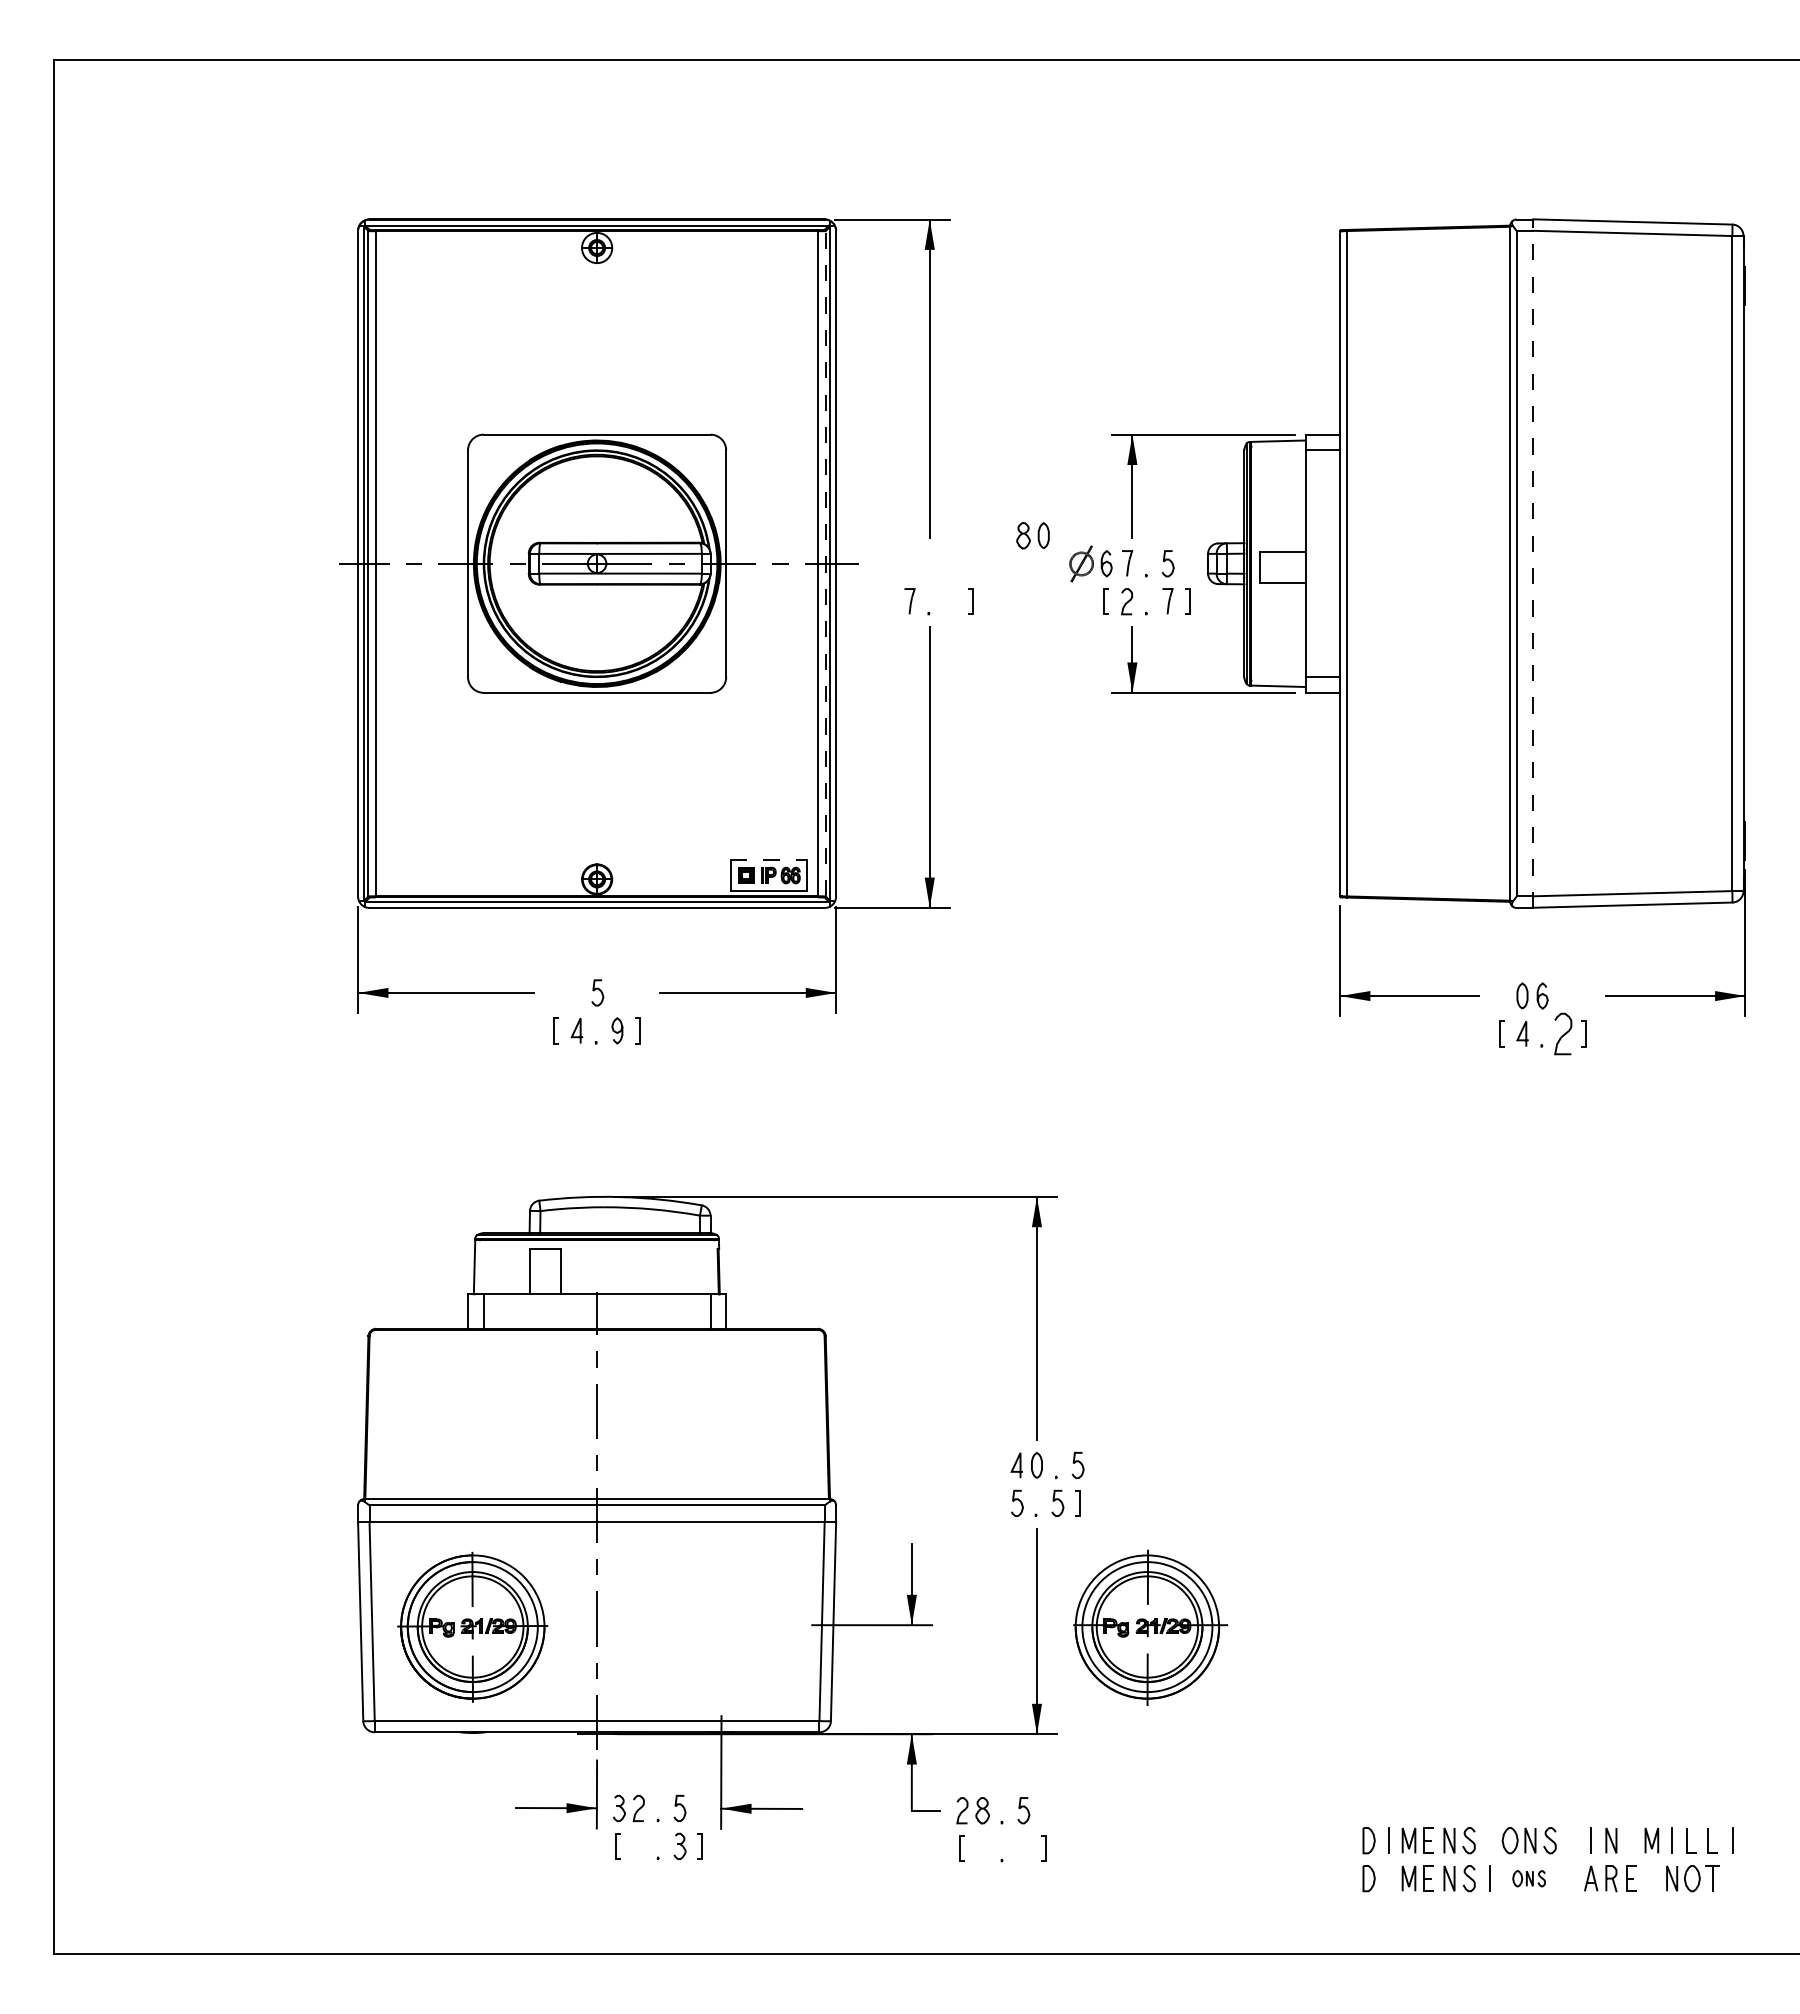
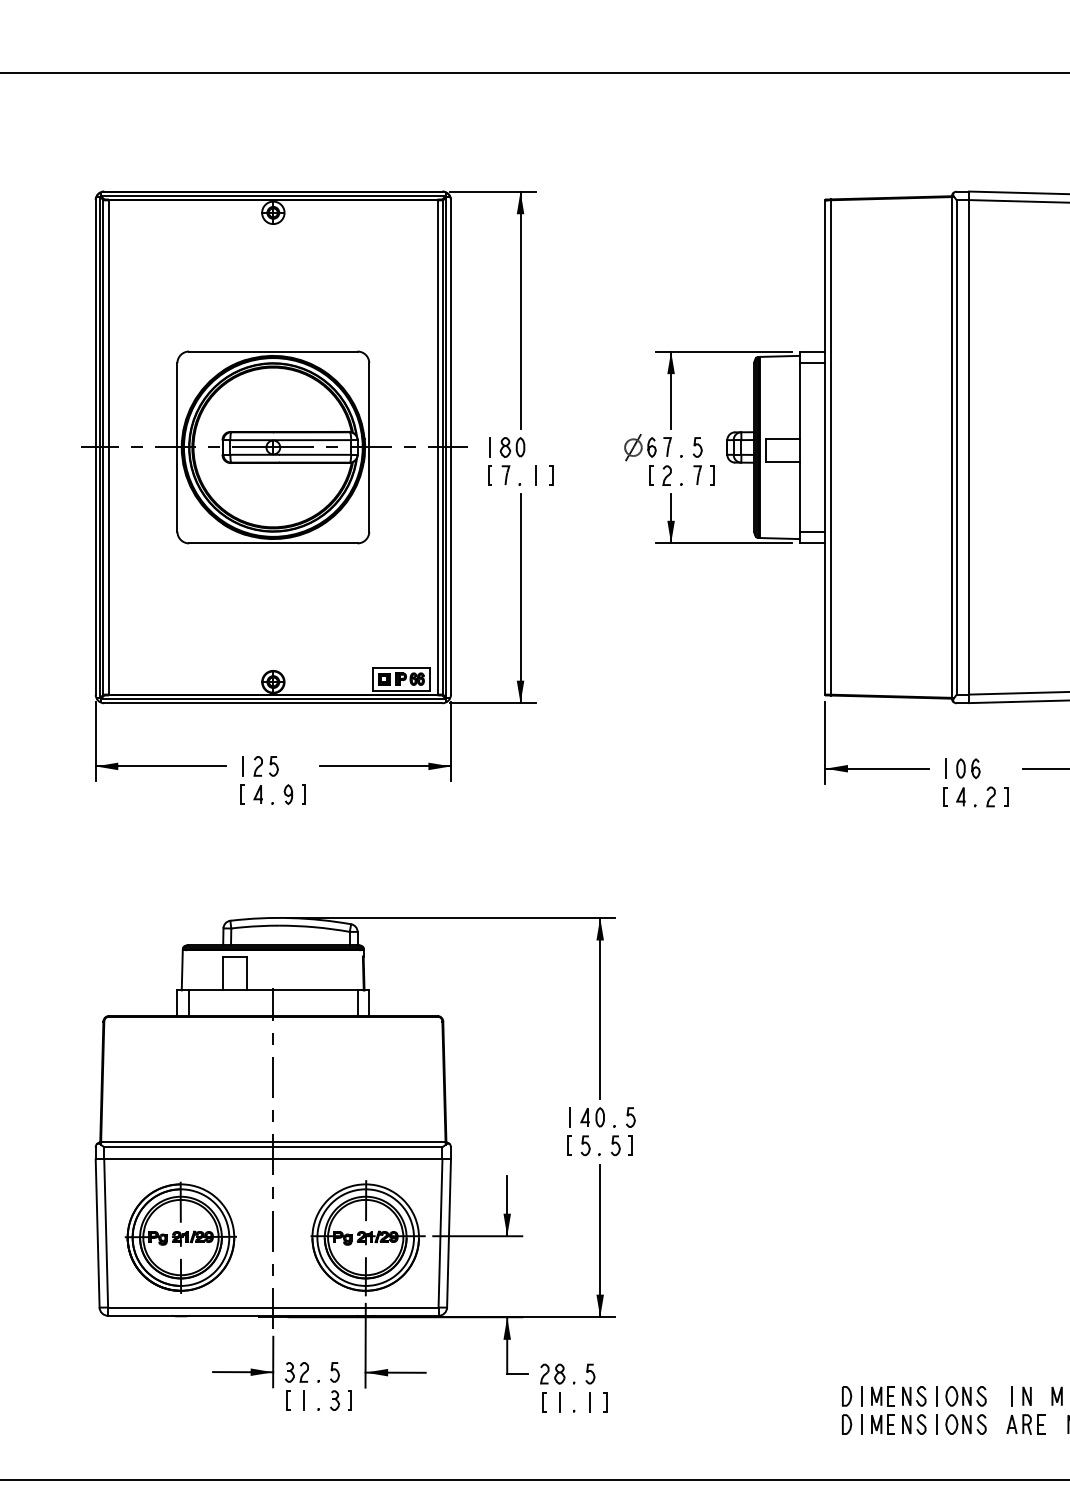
part: (1032, 535) -> (512, 447), moved
line: (825, 563) -> (443, 447), dashed -> solid
line: (889, 563) -> (490, 447), added
line: (1533, 563) -> (969, 447), dashed -> solid
line: (887, 601) -> (489, 475), added
line: (950, 601) -> (535, 475), added
line: (769, 860) -> (401, 667), dashed -> solid
line: (556, 992) -> (243, 766), added
curve: (577, 992) -> (258, 766), added
line: (1502, 995) -> (946, 768), added
part: (1562, 1033) -> (990, 796), size x0.62
line: (996, 1465) -> (570, 1117), added
line: (994, 1503) -> (568, 1145), added
part: (1150, 1627) -> (368, 1237), moved
line: (1489, 1840) -> (936, 1396), added
line: (638, 1846) -> (304, 1400), added
line: (982, 1848) -> (559, 1402), added
line: (1023, 1848) -> (590, 1402), added
line: (1388, 1878) -> (861, 1424), added
part: (1528, 1878) -> (965, 1424), size x1.67

